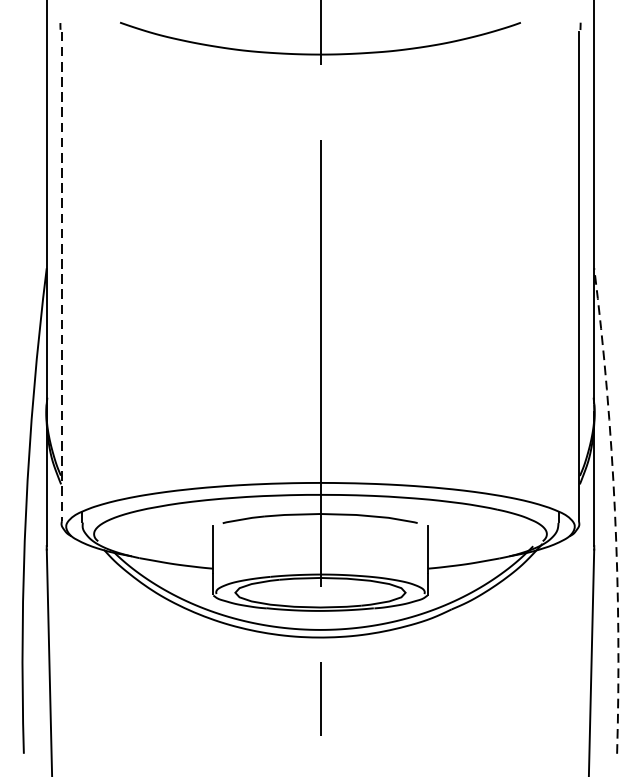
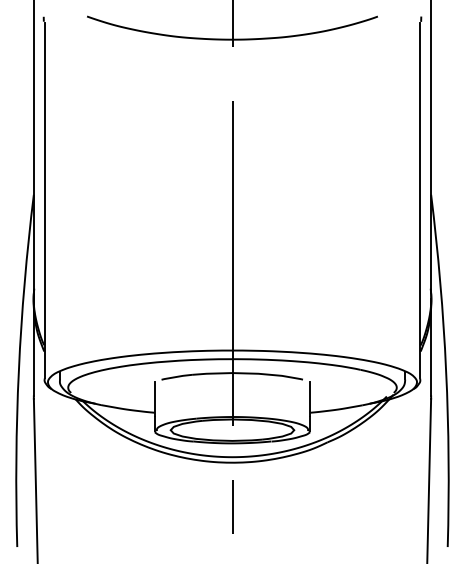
line: (61, 276) -> (44, 200), dashed -> solid
arc: (615, 510) -> (446, 370), dashed -> solid

